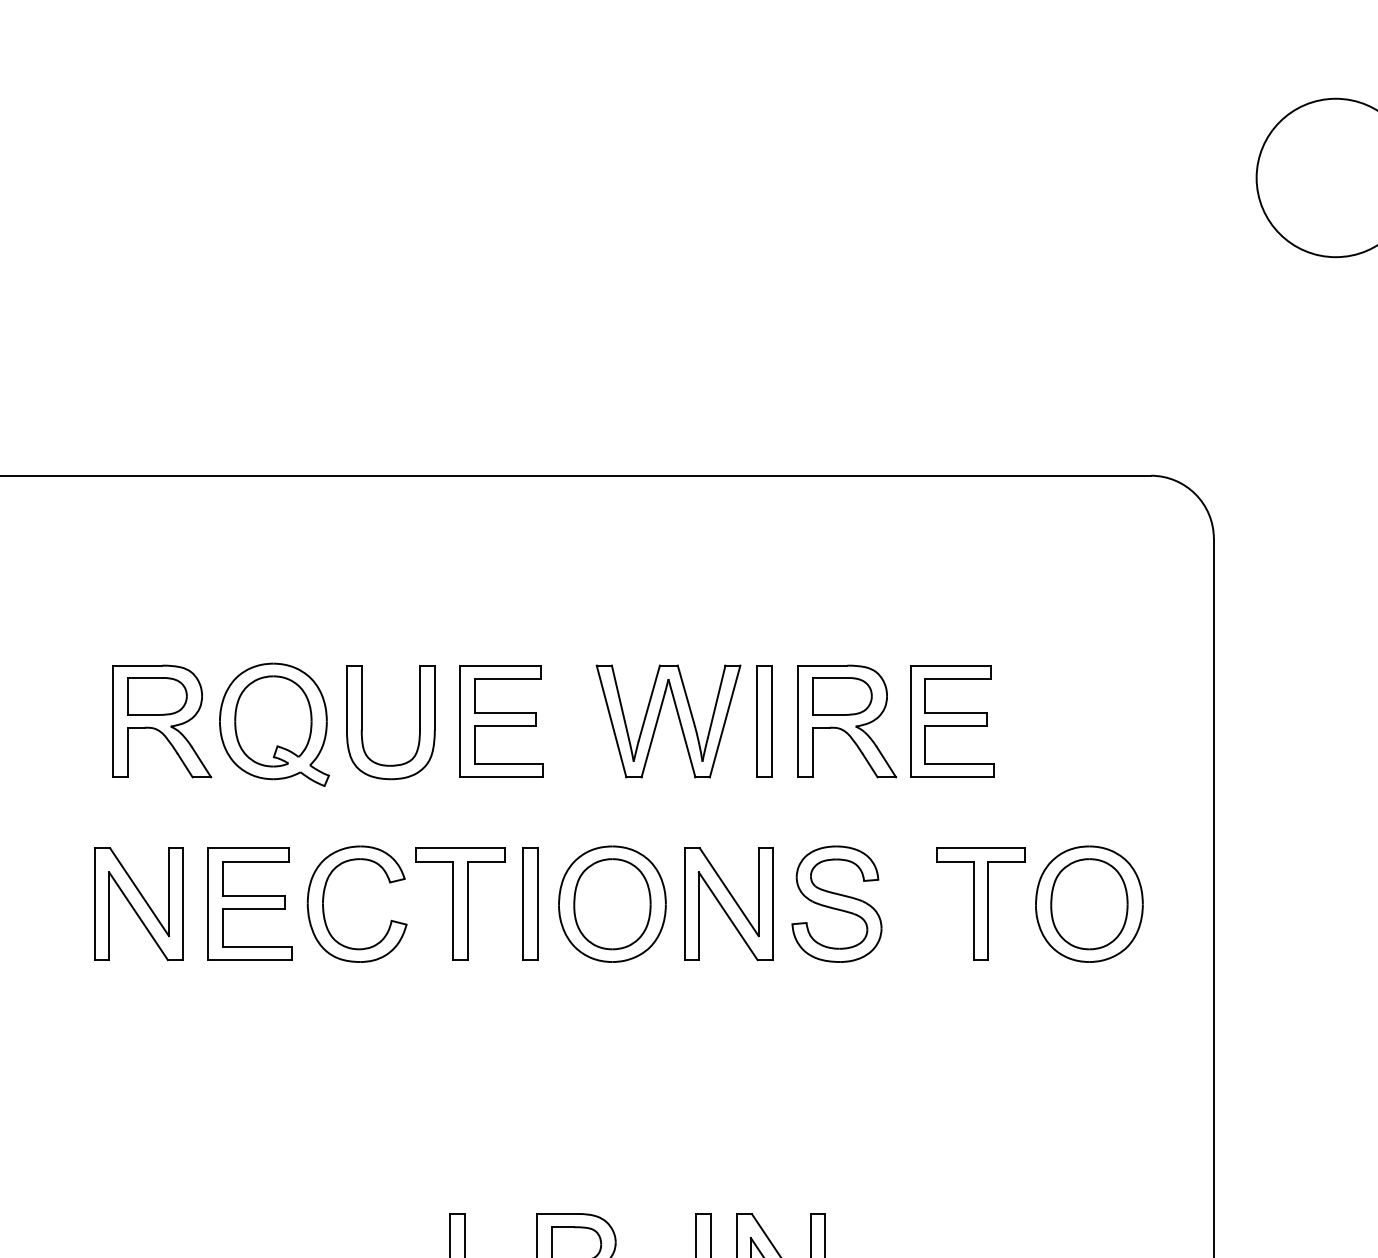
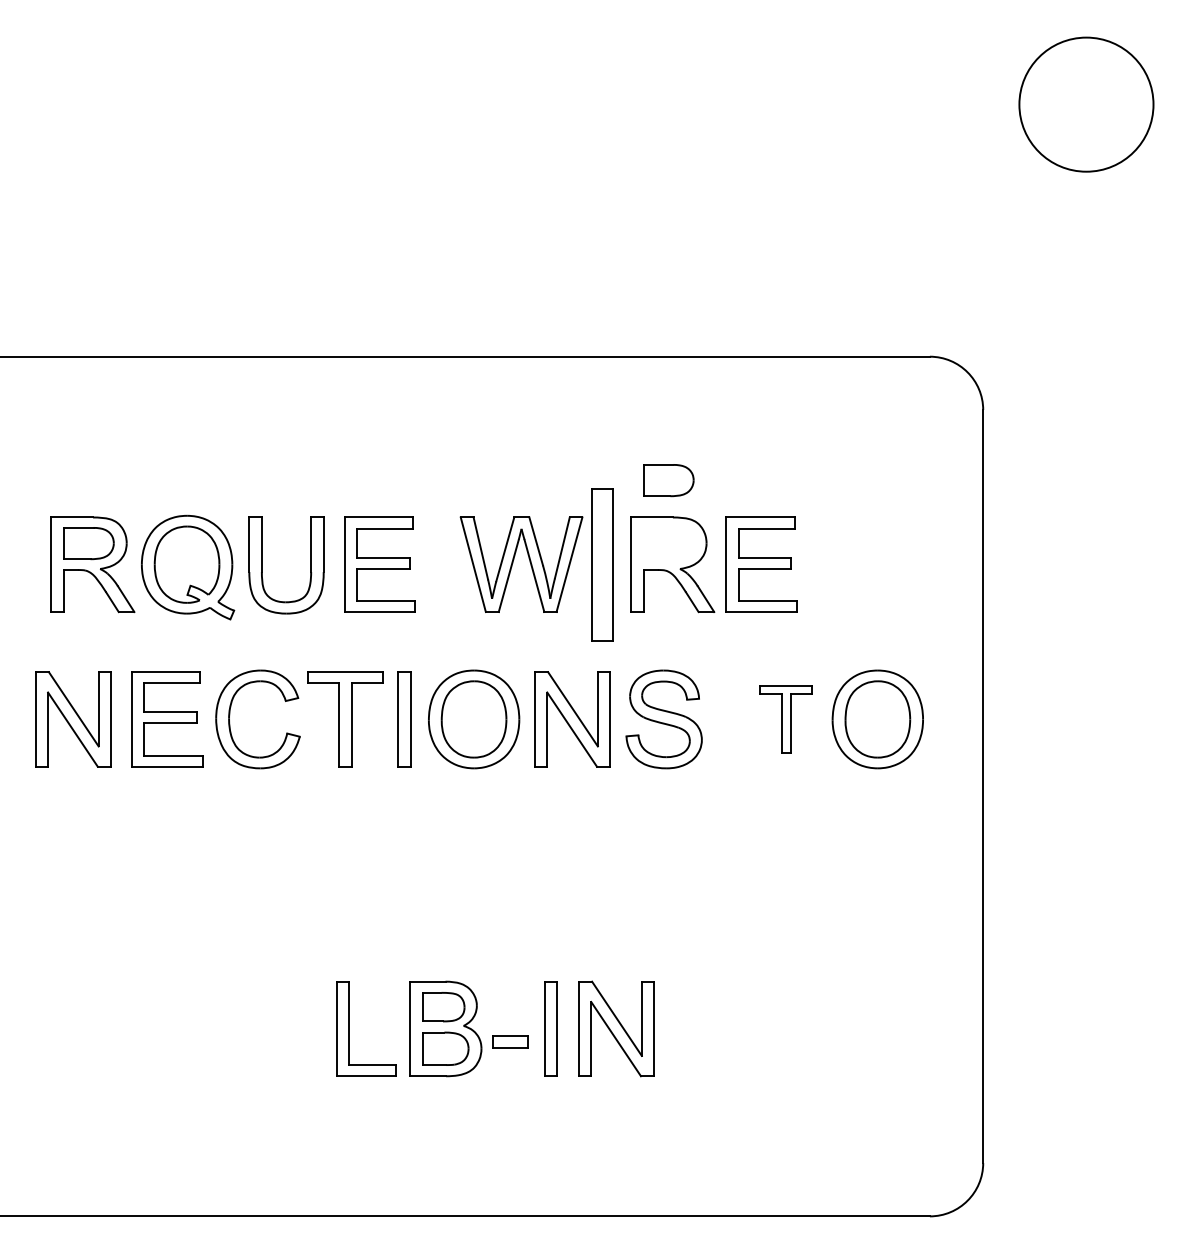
part: (842, 696) -> (668, 480), moved
part: (764, 721) -> (602, 564), size x1.6
part: (981, 904) -> (786, 719), size x0.7

